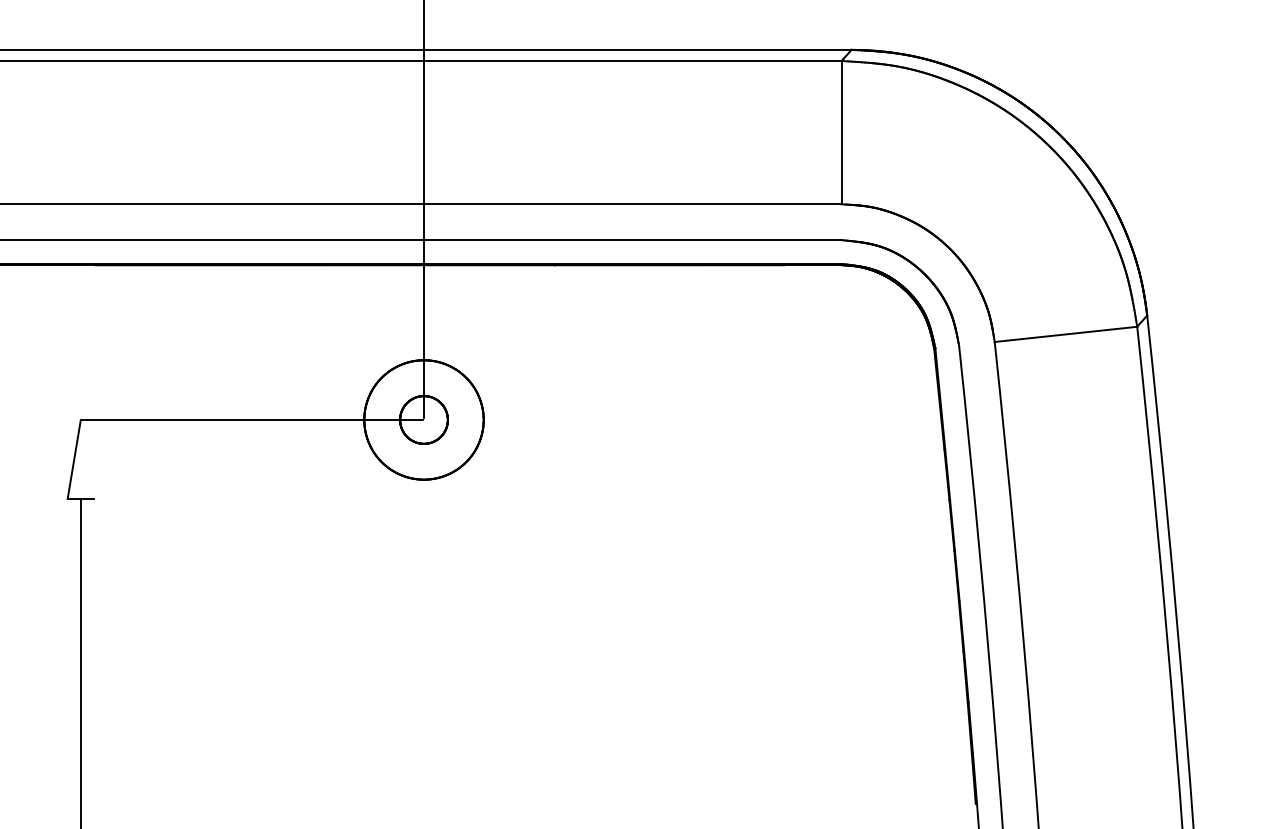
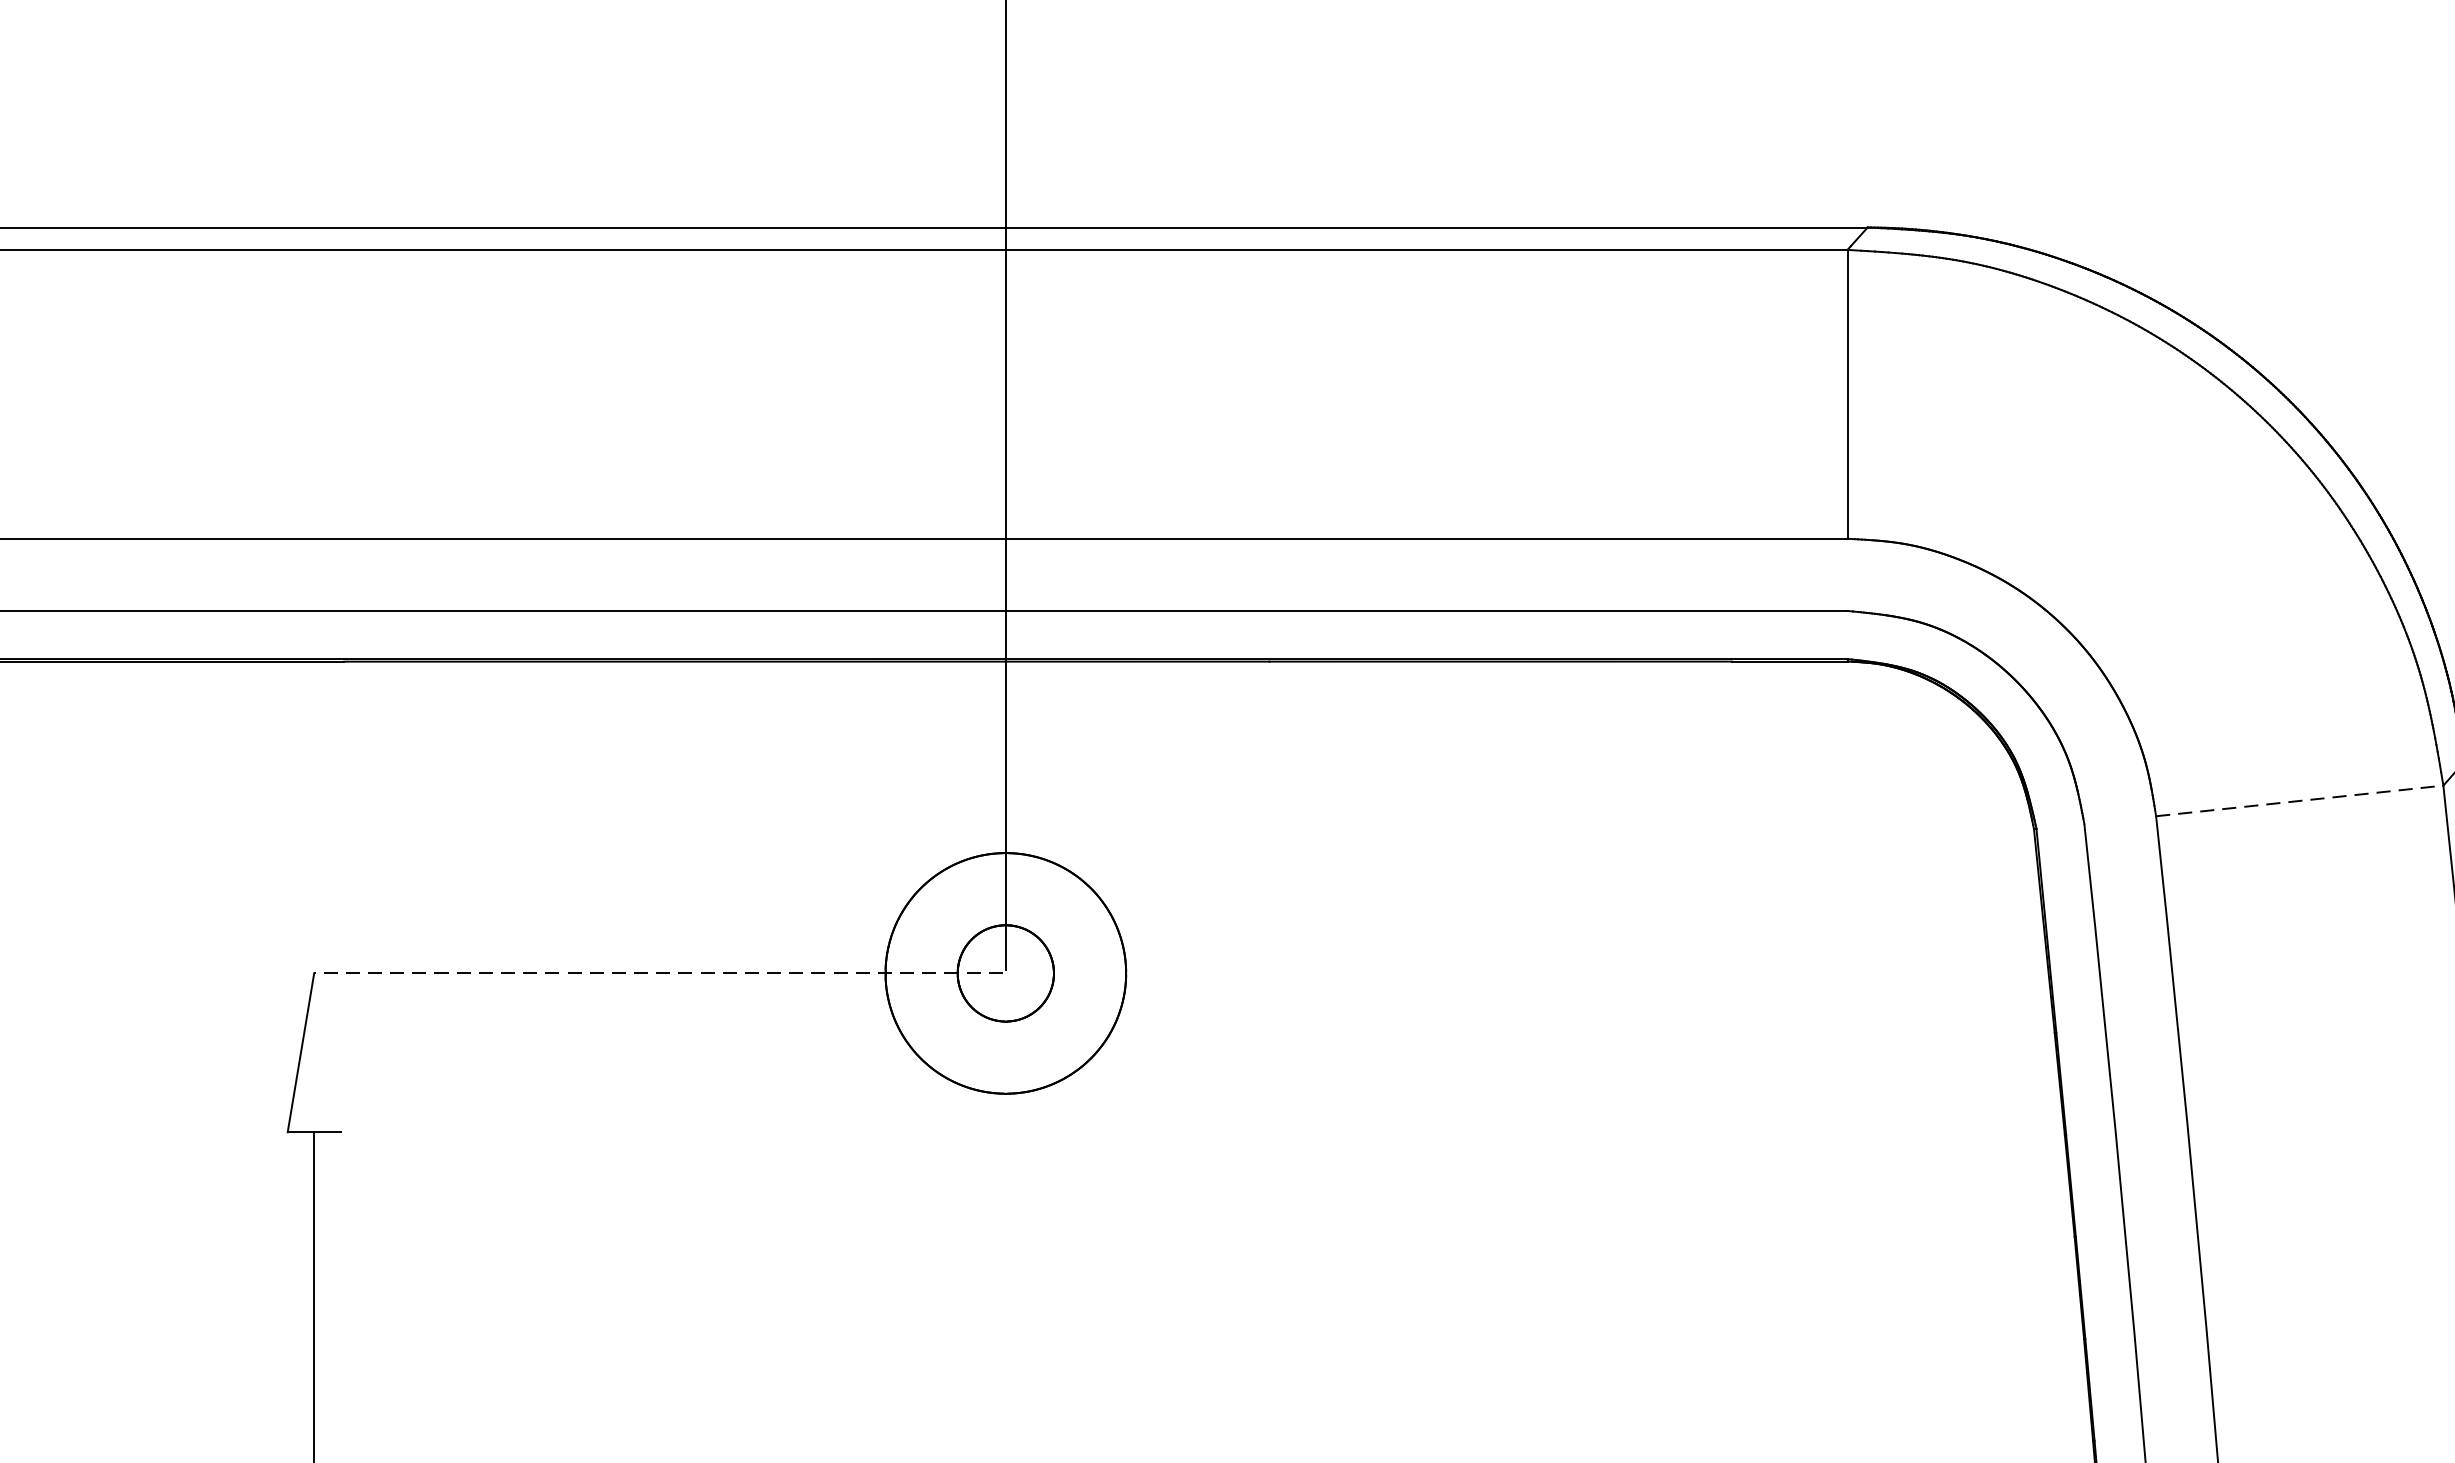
line: (1065, 334) -> (2298, 801), solid -> dashed
line: (251, 419) -> (658, 972), solid -> dashed

